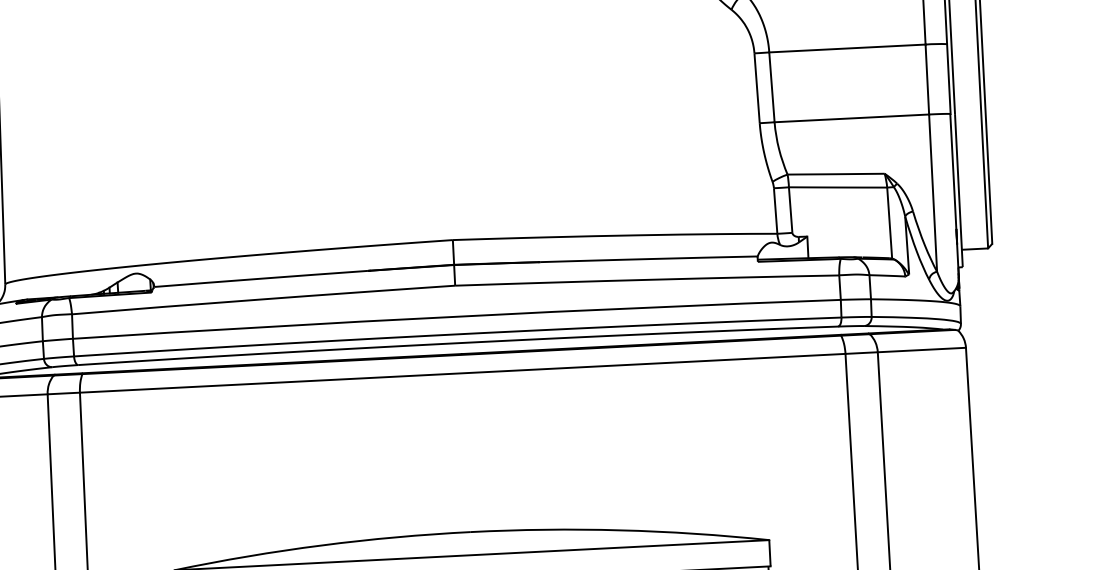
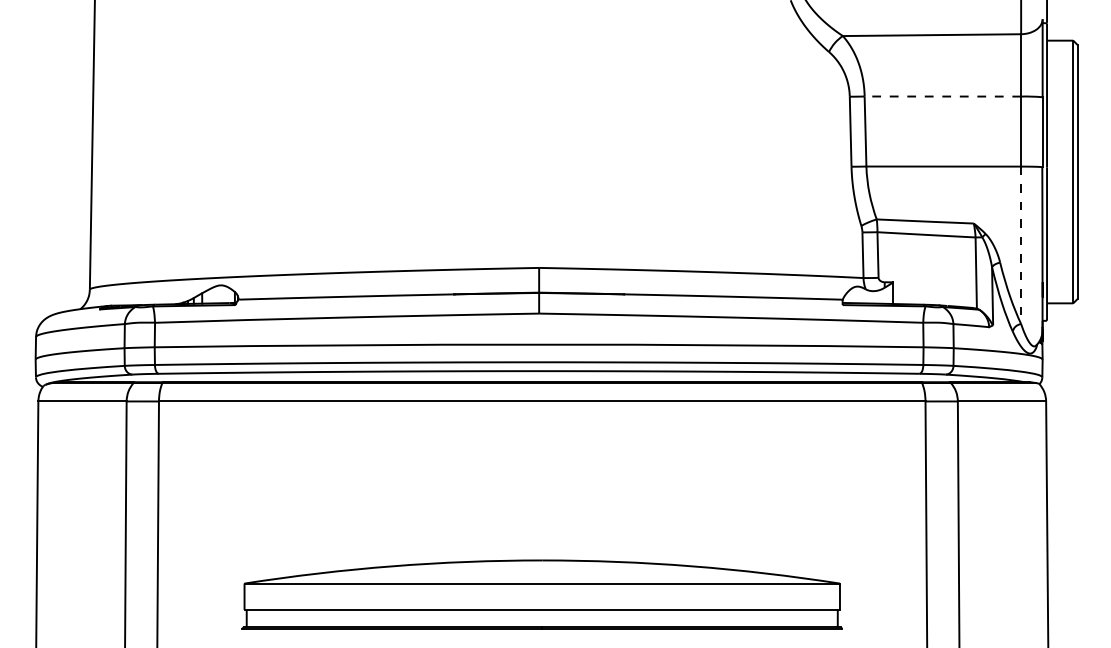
line: (847, 48) -> (942, 96), solid -> dashed
line: (933, 193) -> (1021, 245), solid -> dashed

